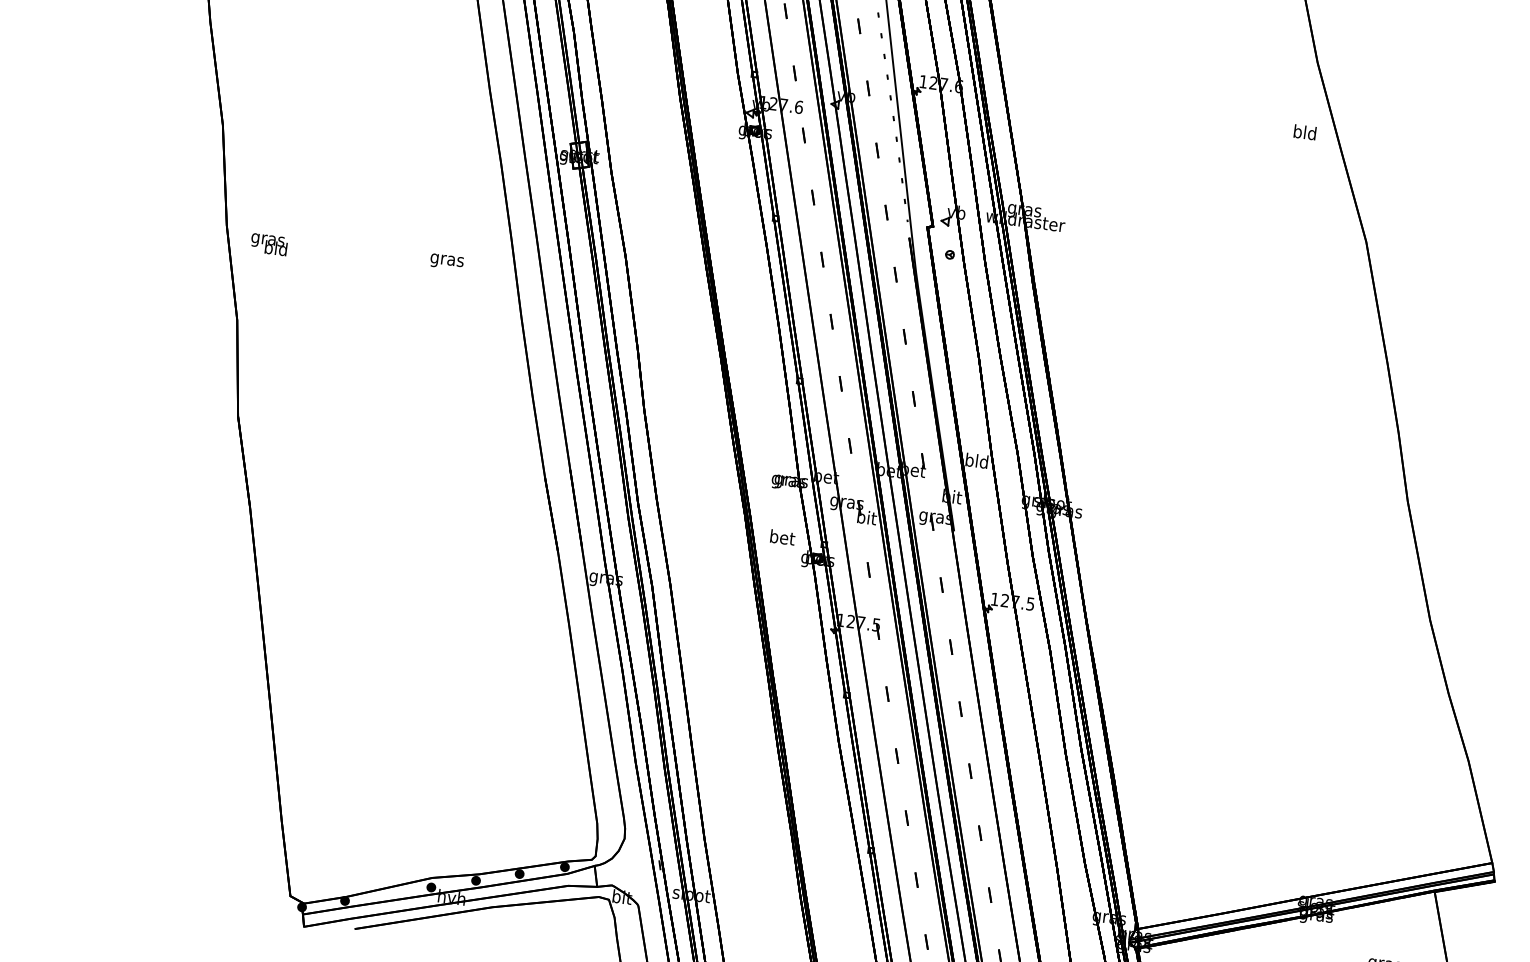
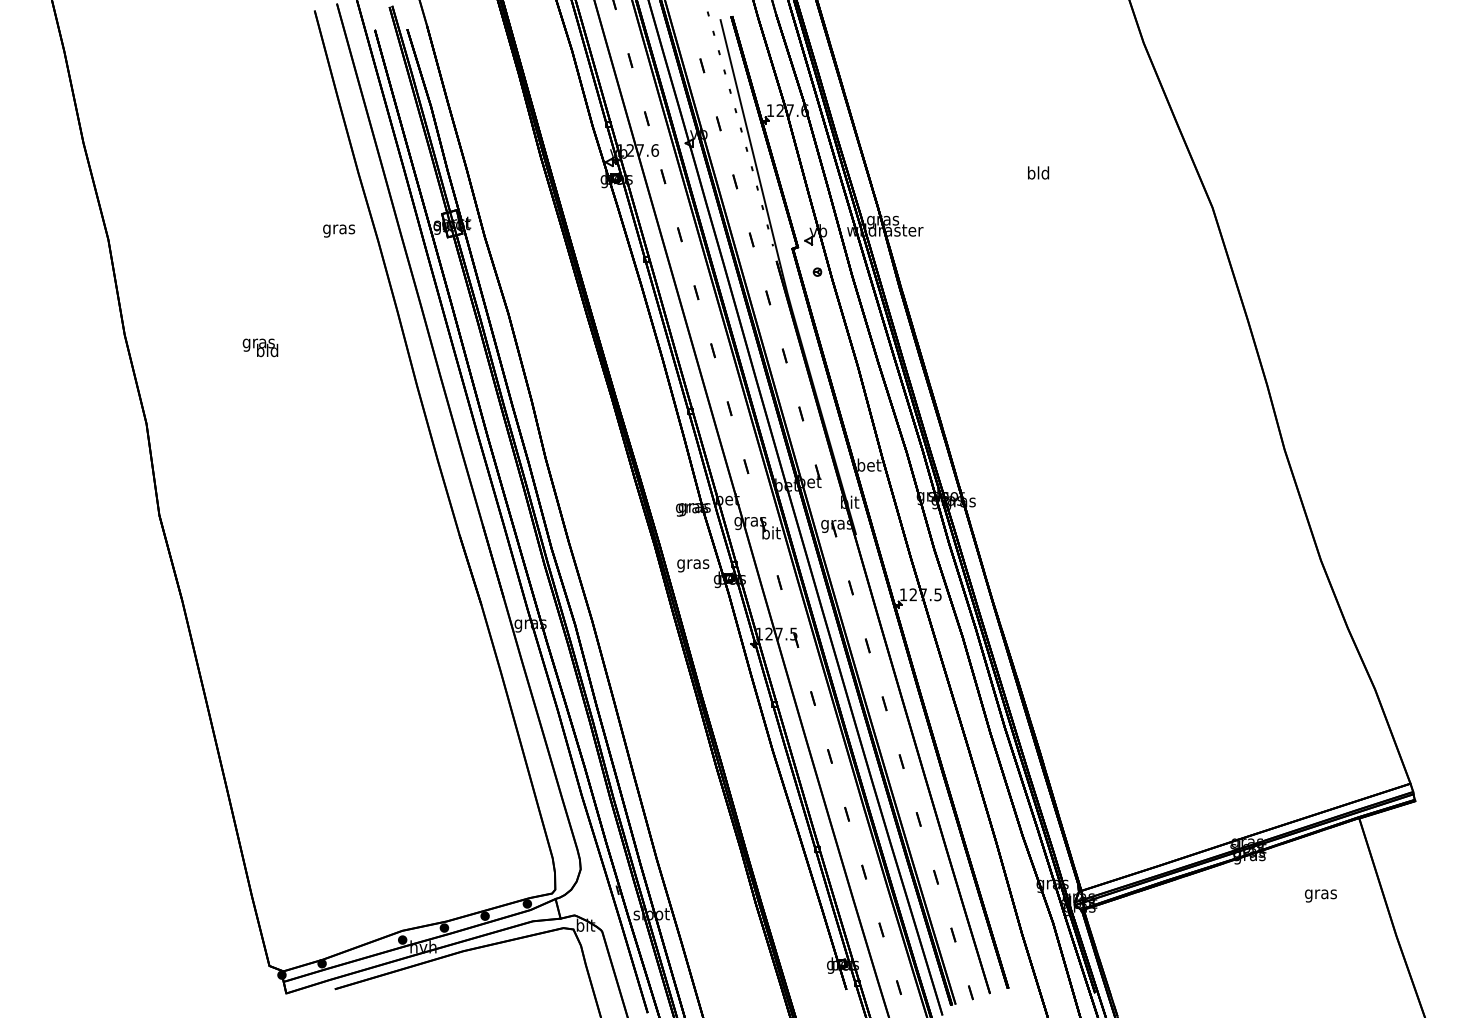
text: (1305, 131) -> (1038, 172), moved
text: (269, 244) -> (260, 347), moved
text: (447, 261) -> (339, 230), moved
text: (977, 460) -> (869, 464), bld -> bet
text: (782, 538) -> (693, 563), bet -> gras

